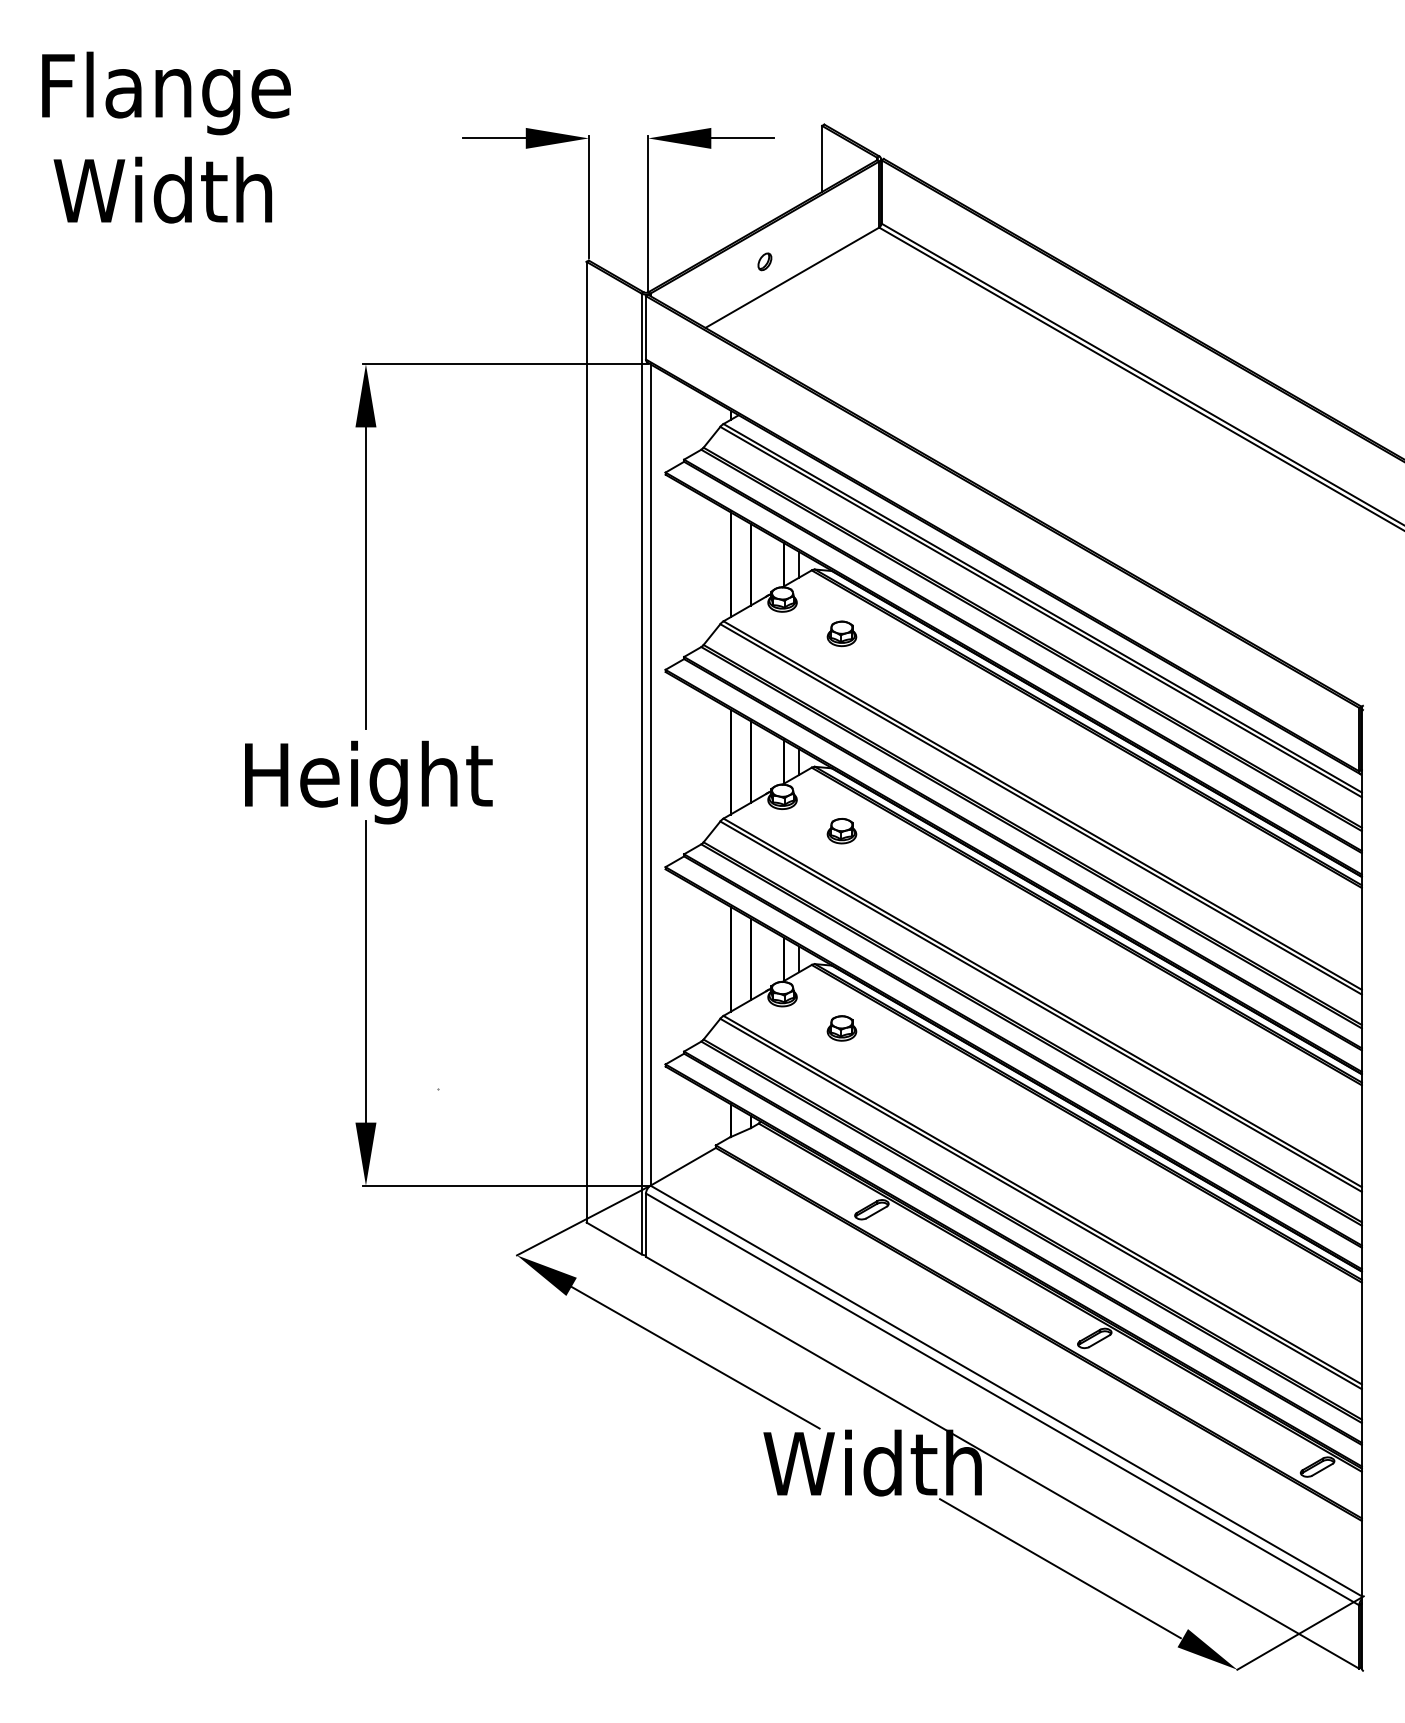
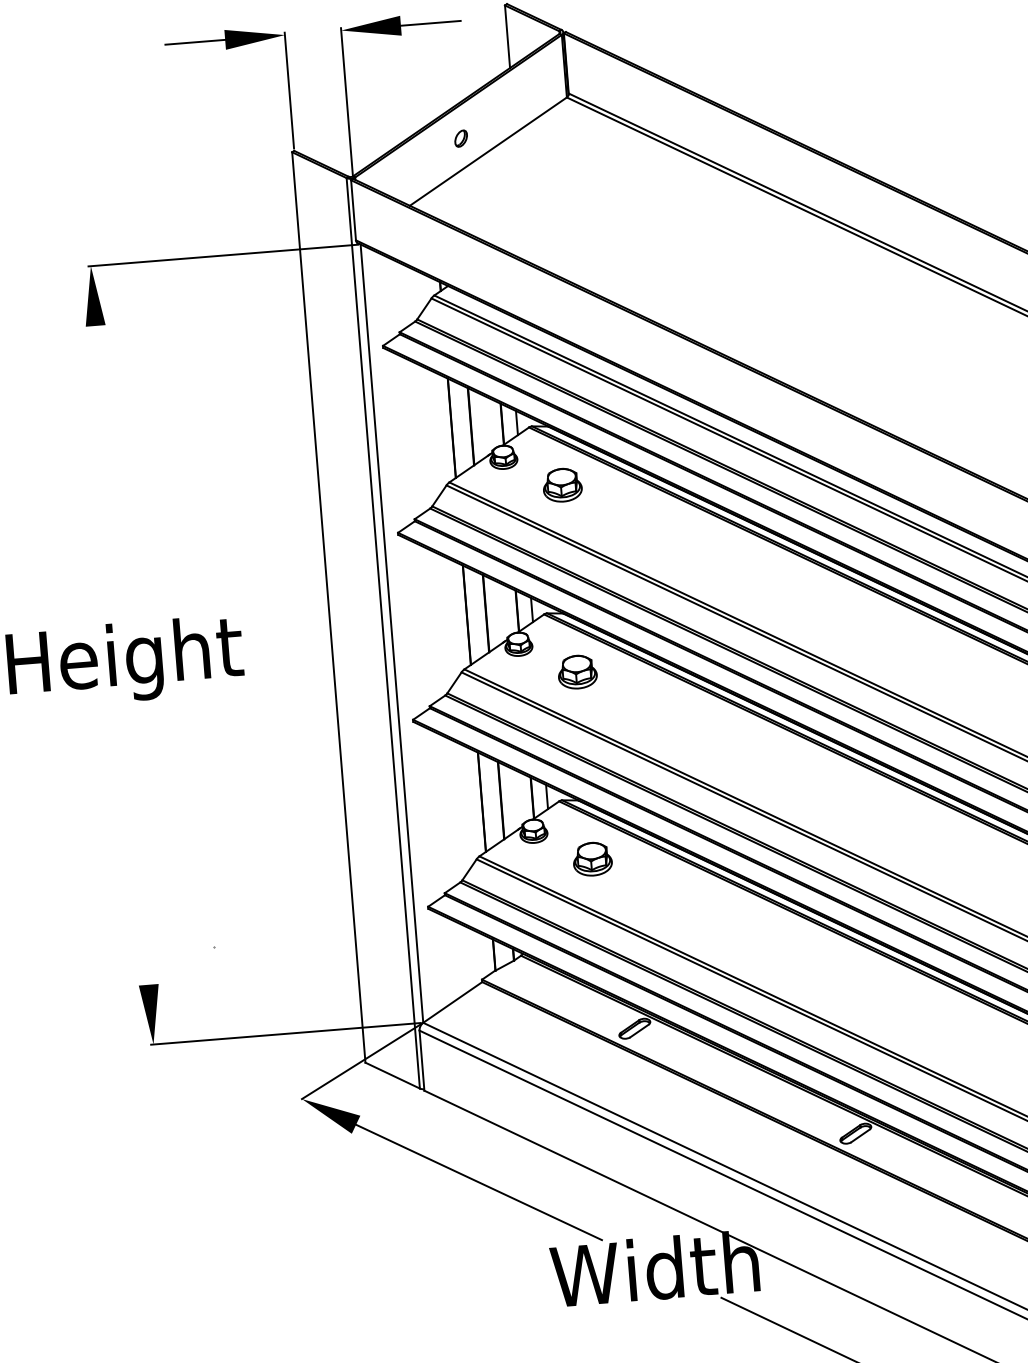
line: (365, 578) -> (106, 469), removed
part: (841, 633) -> (562, 484), size x1.4
part: (841, 831) -> (577, 672), size x1.4
line: (365, 971) -> (136, 841), removed
part: (841, 1028) -> (592, 859), size x1.4

